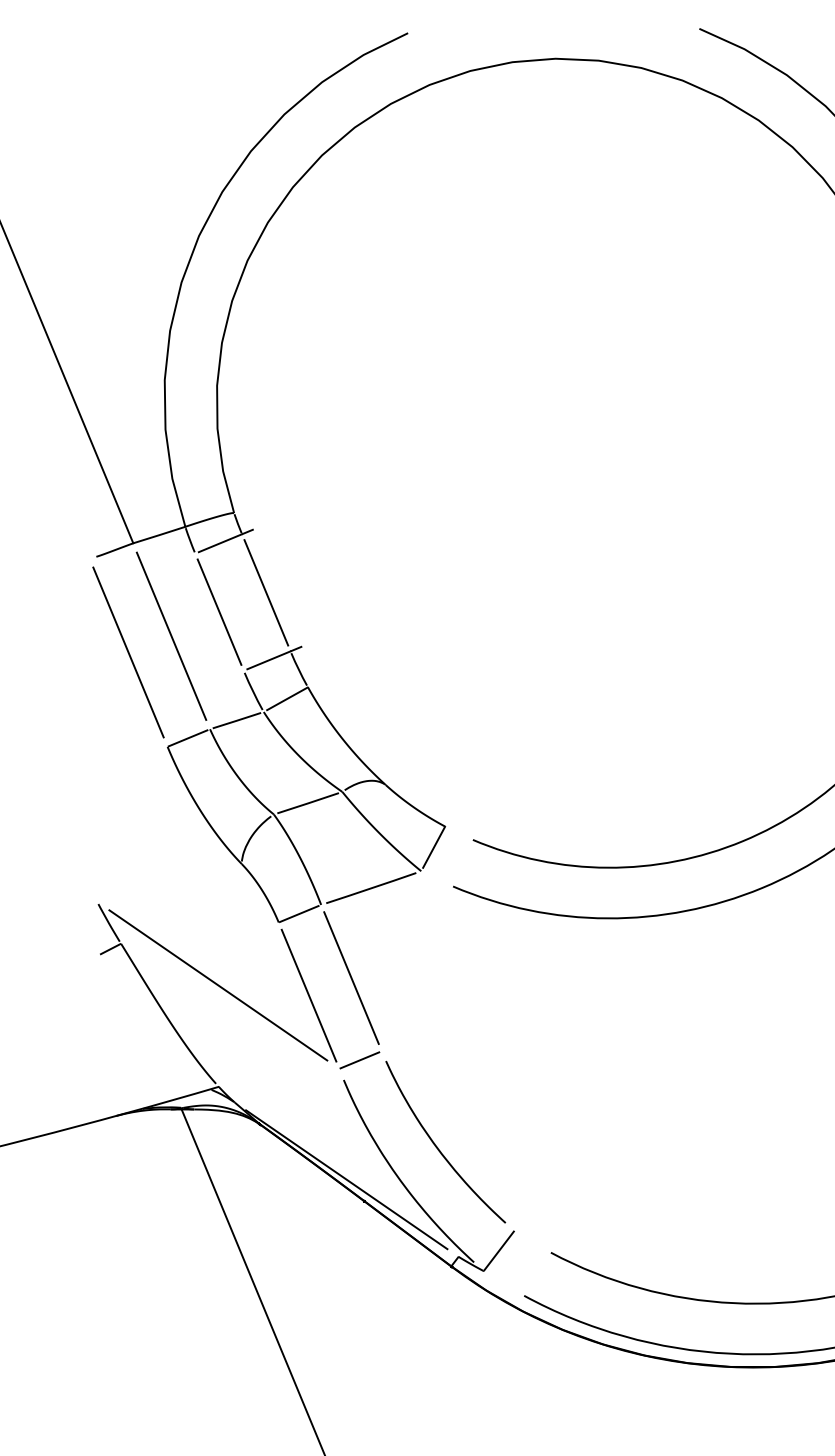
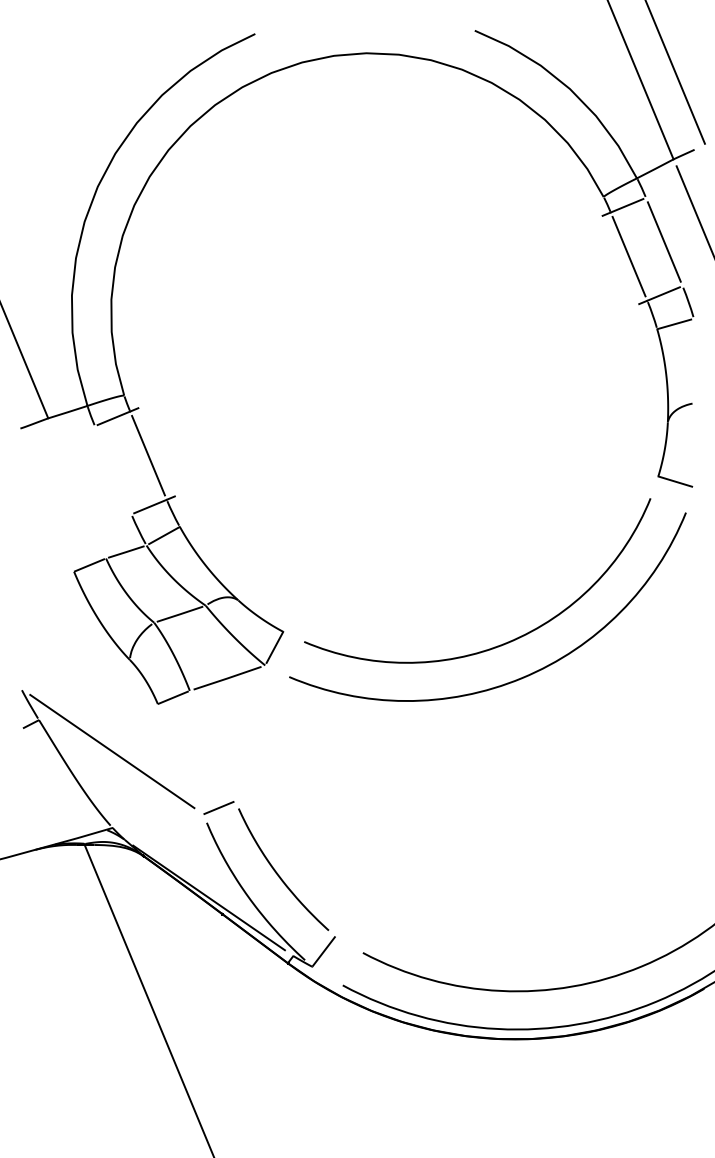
line: (218, 612) -> (112, 470), removed
line: (170, 636) -> (76, 488), removed
line: (128, 652) -> (44, 500), removed
line: (351, 977) -> (212, 745), removed
line: (308, 994) -> (180, 758), removed

